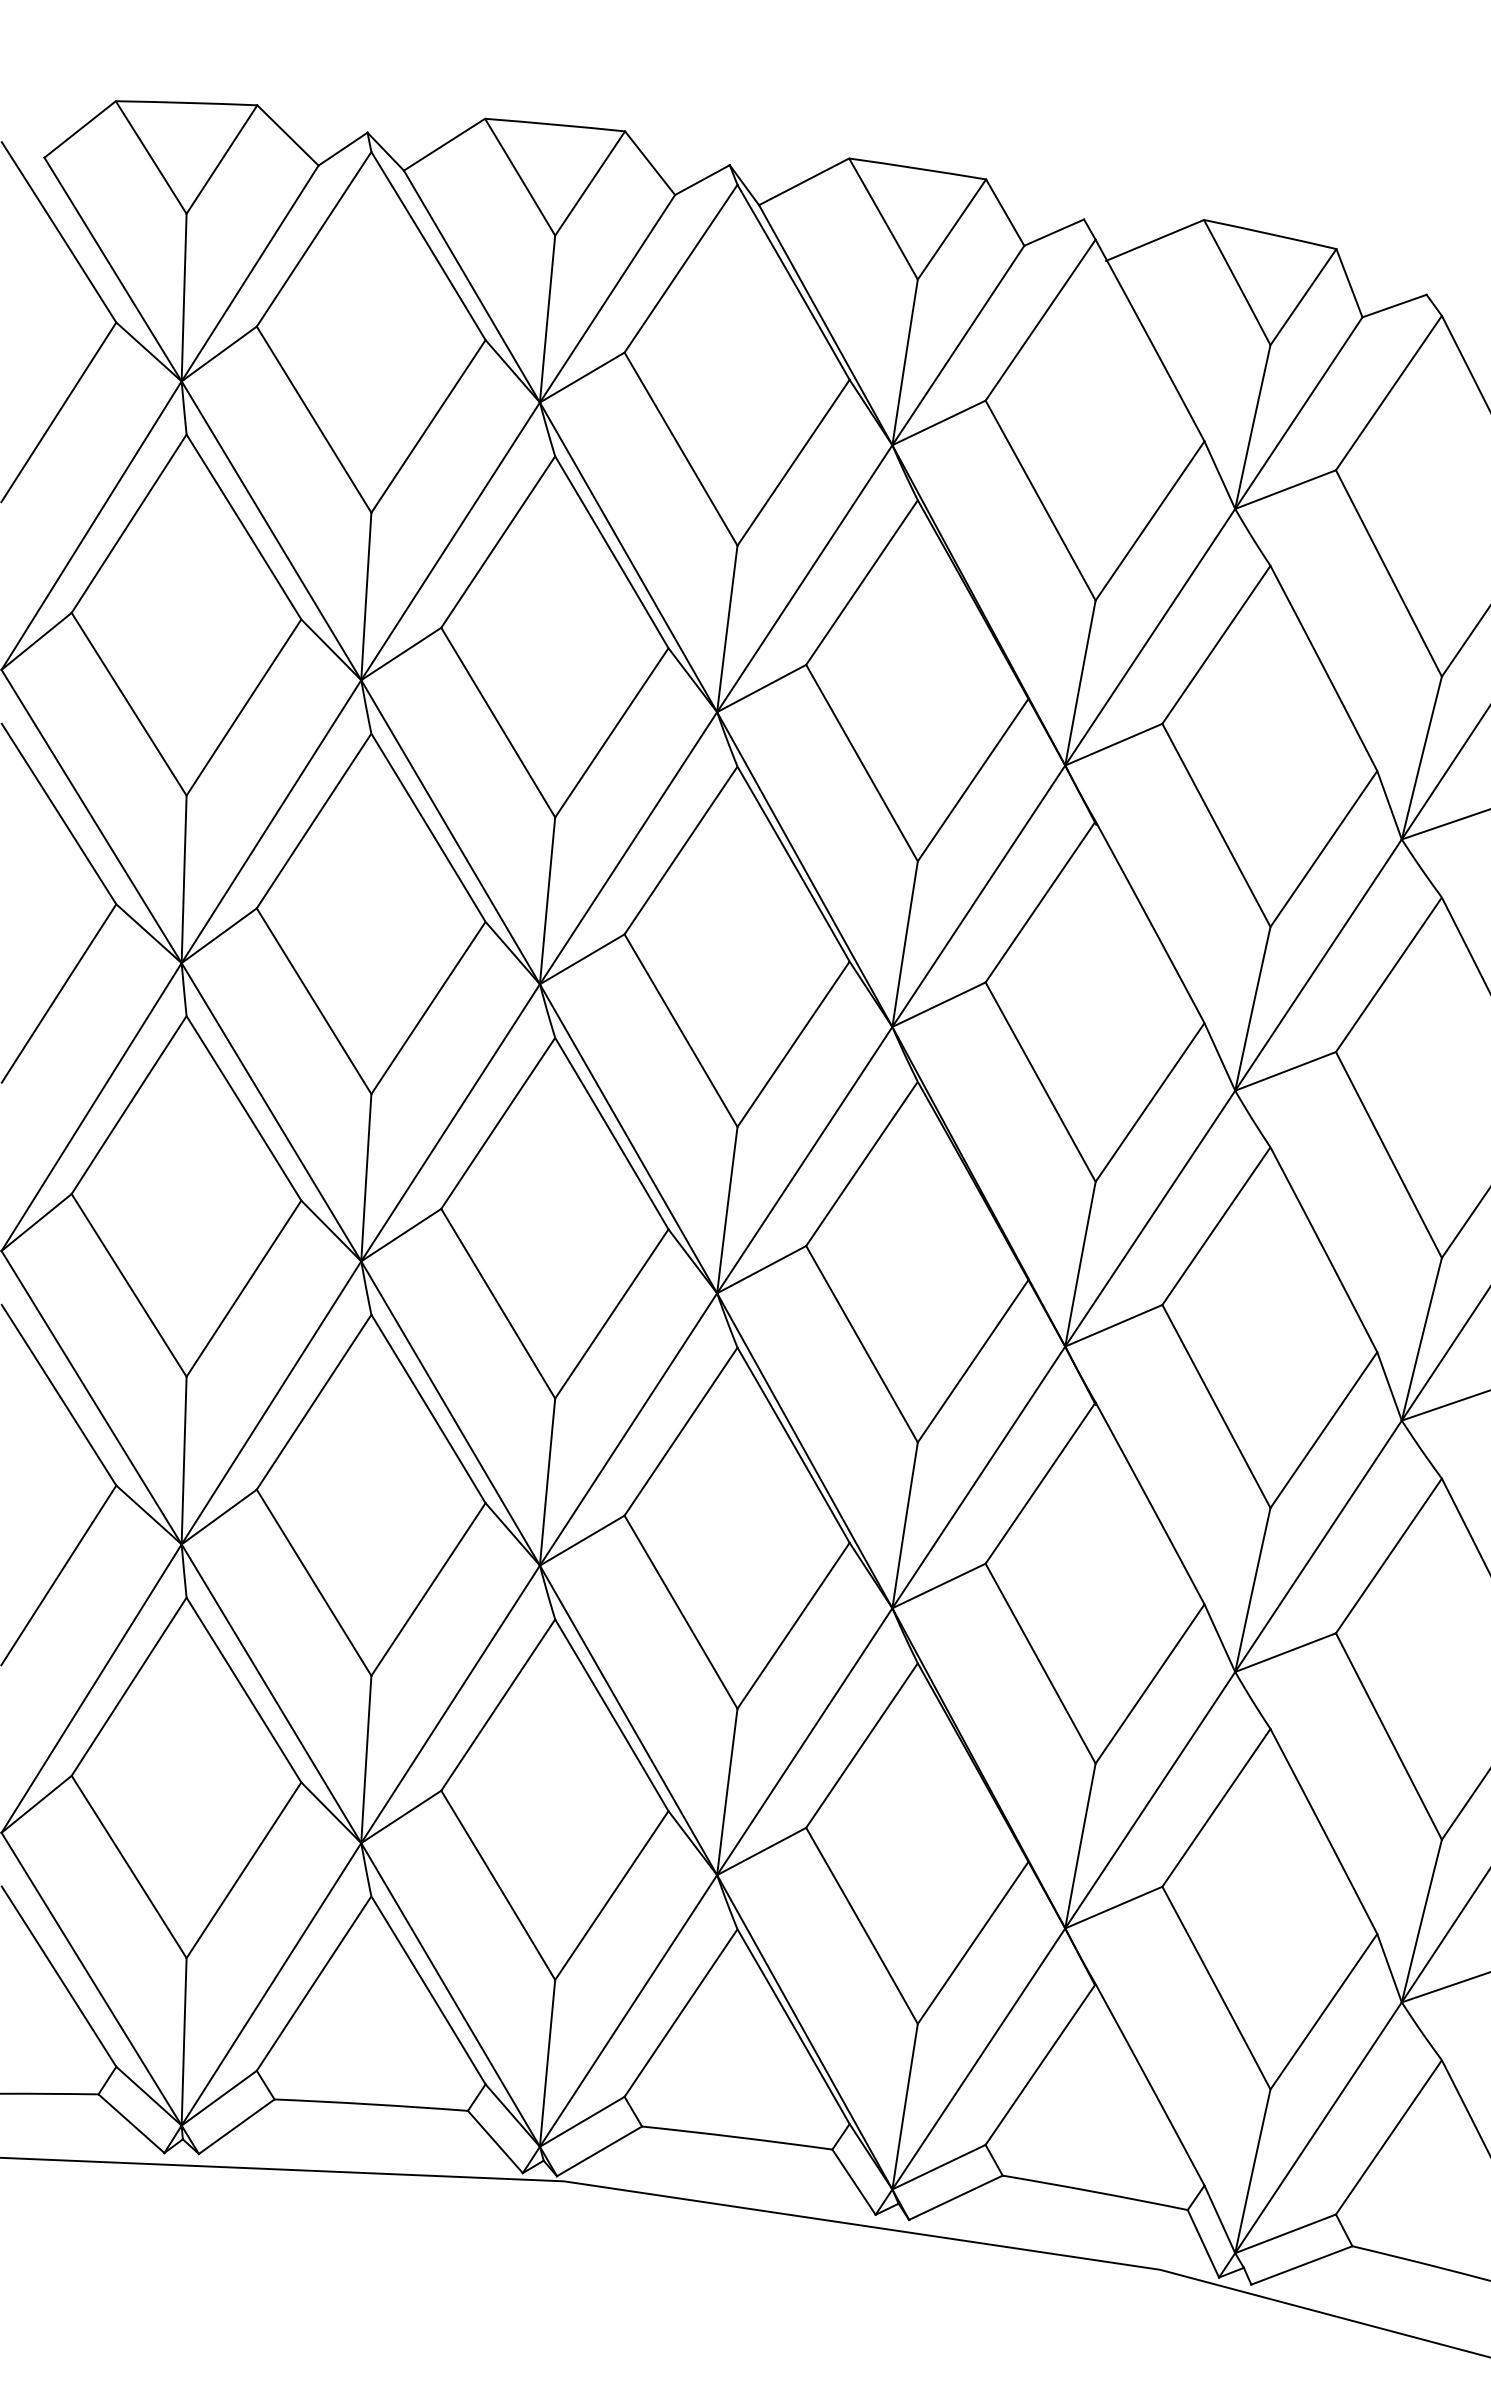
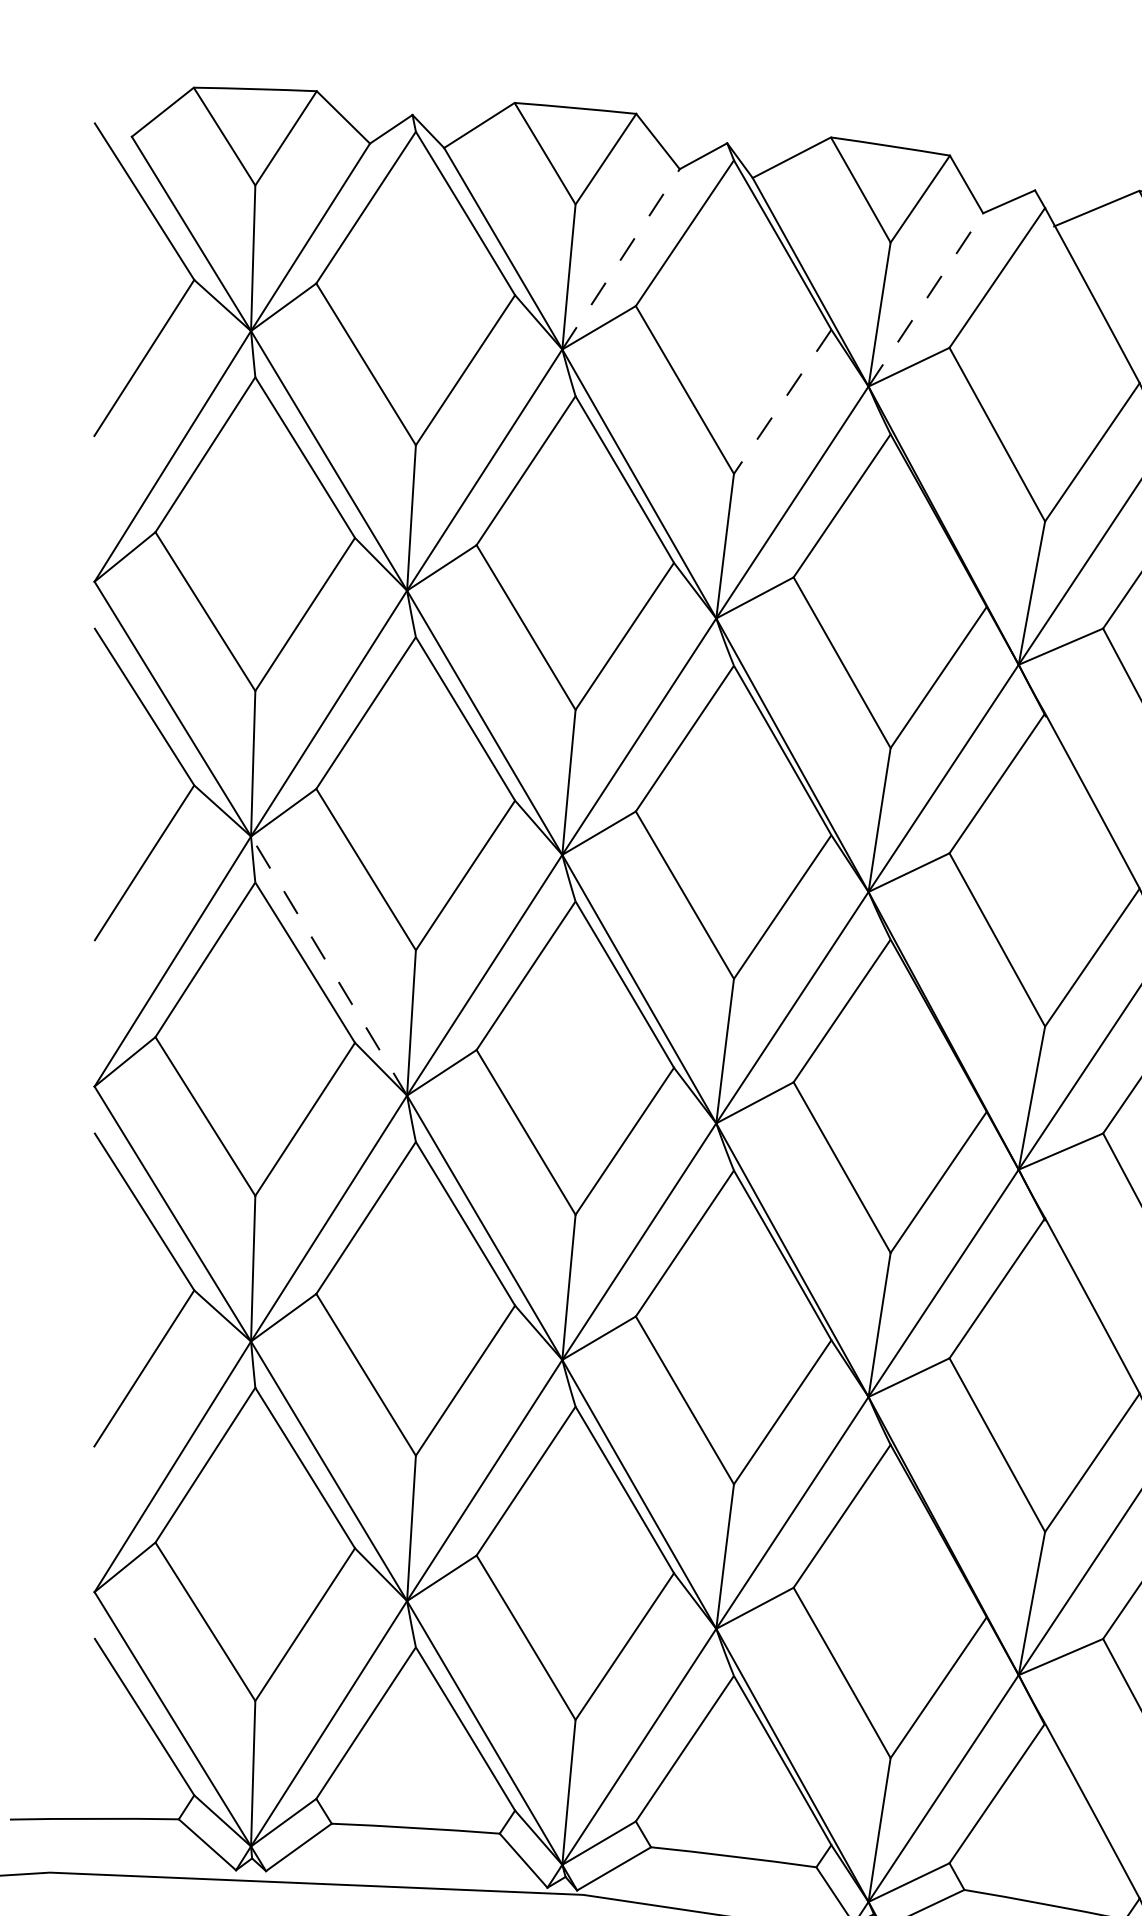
line: (607, 298) -> (621, 259), solid -> dashed
line: (958, 345) -> (925, 299), solid -> dashed
line: (793, 463) -> (782, 402), solid -> dashed
line: (271, 1111) -> (329, 965), solid -> dashed

